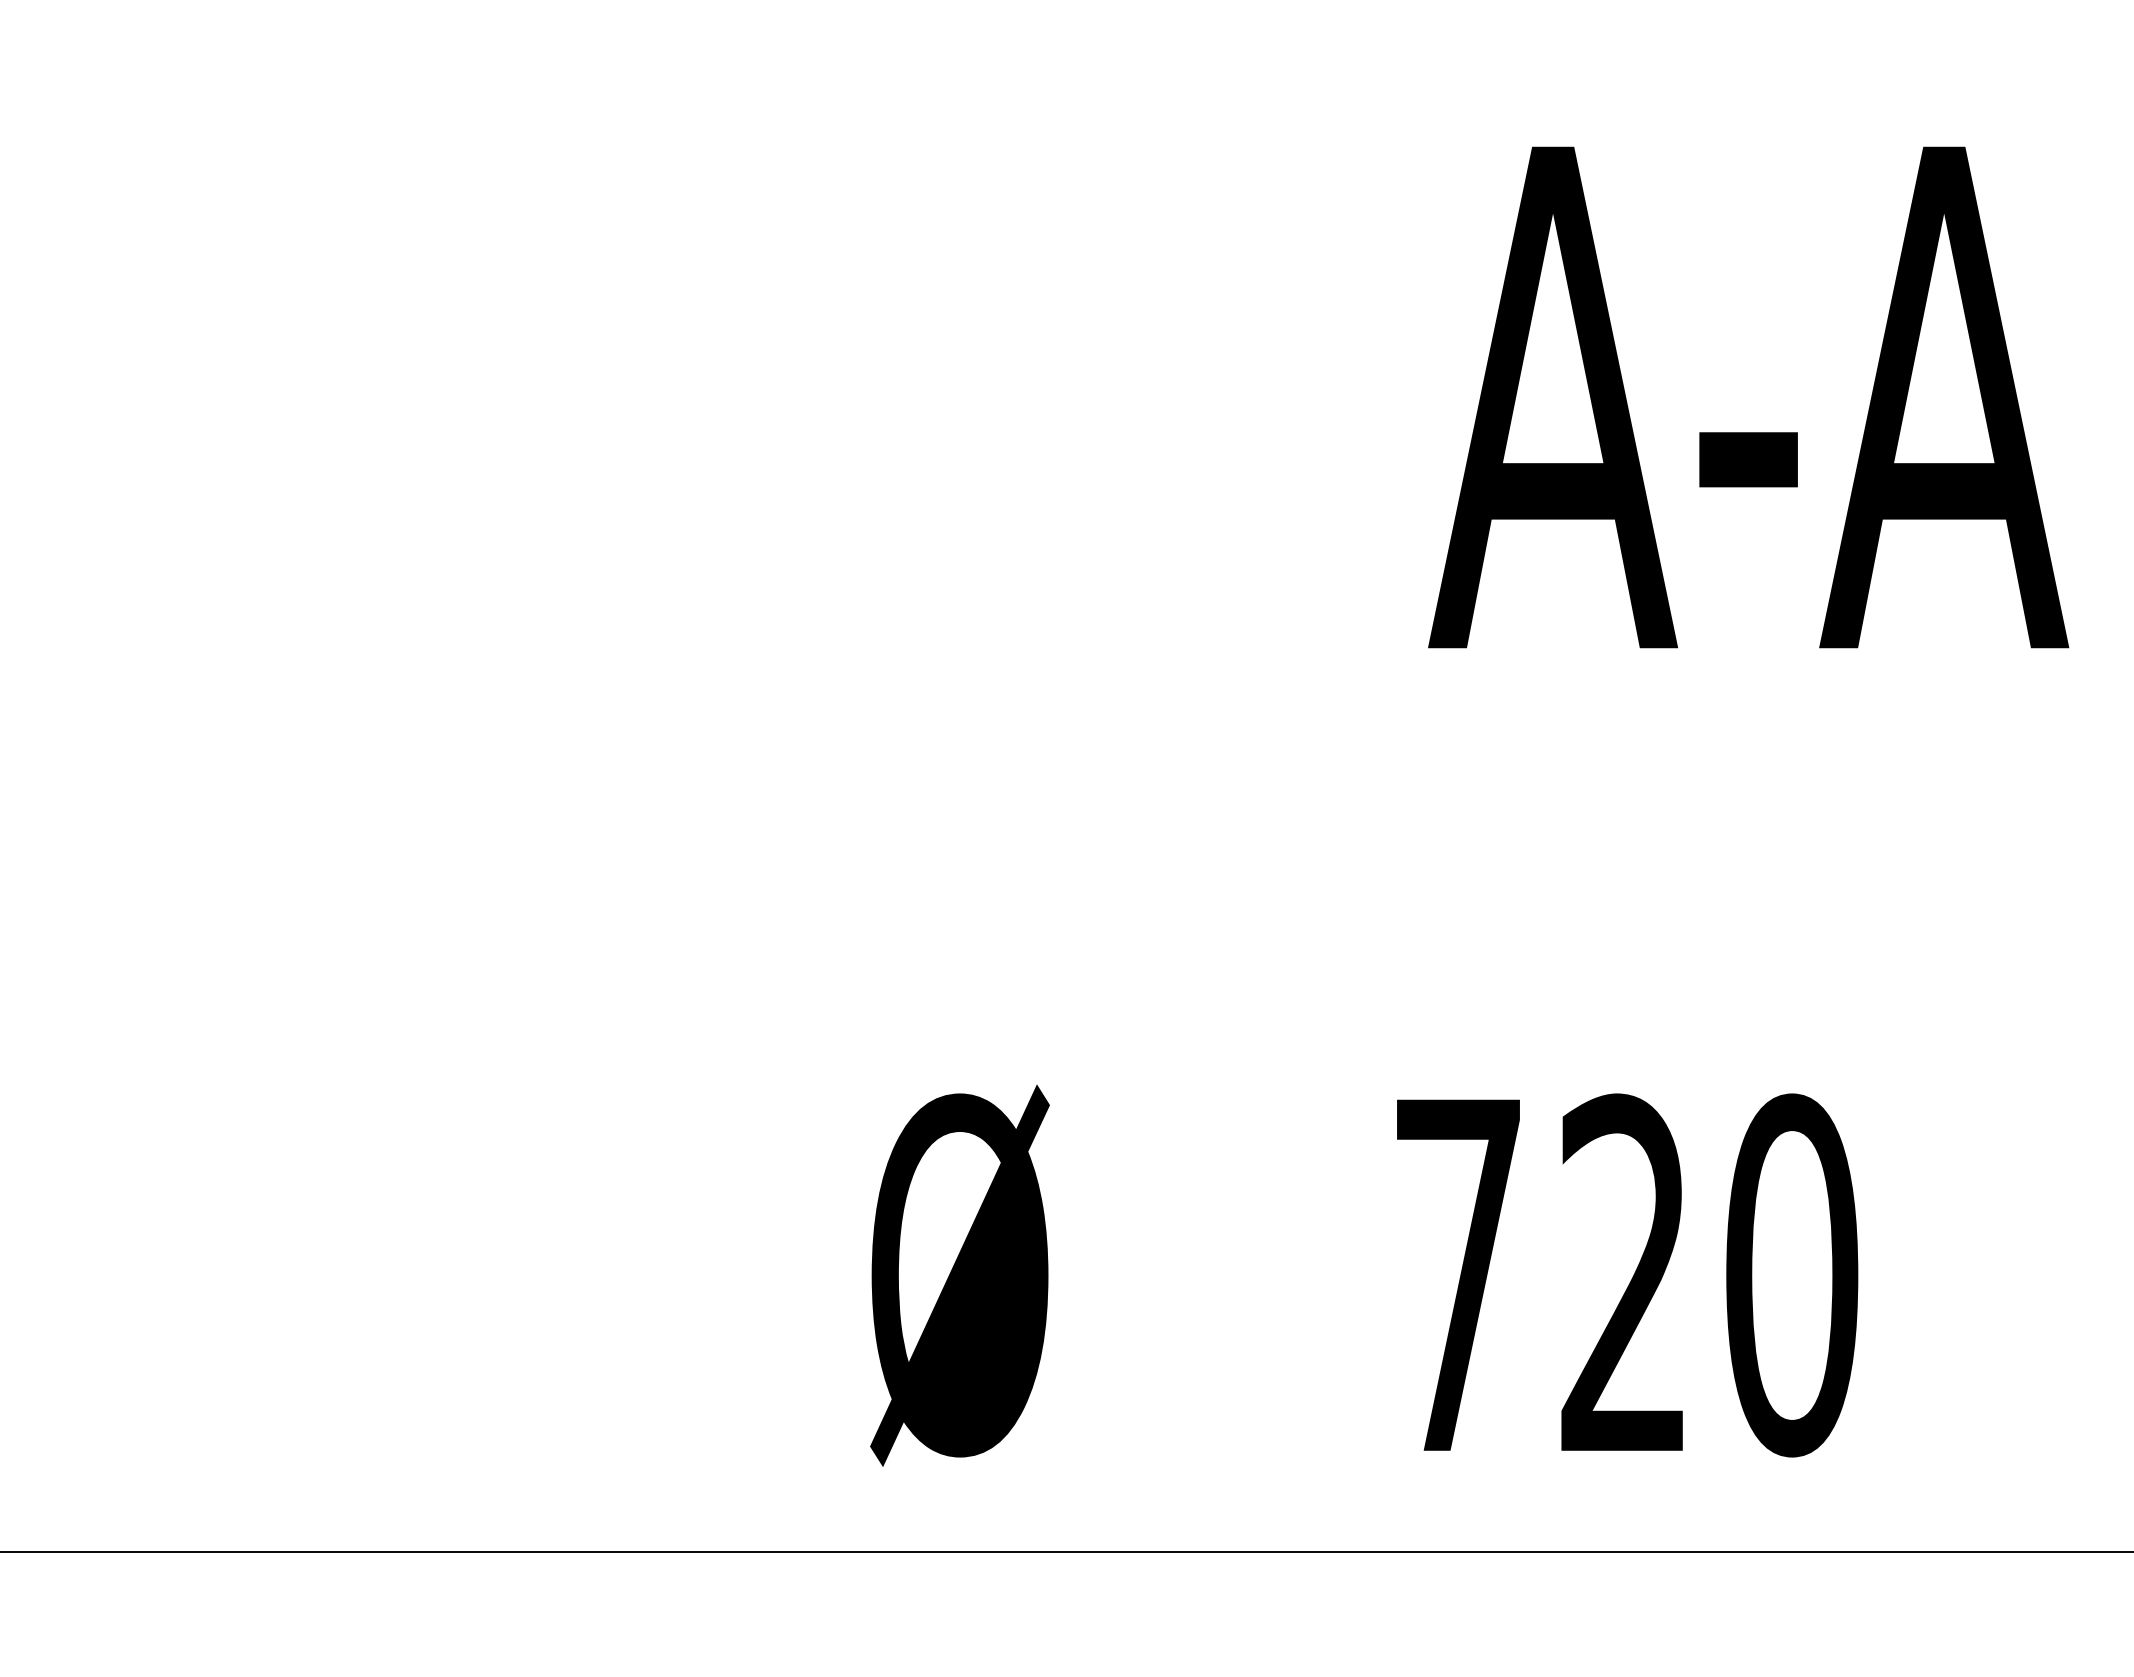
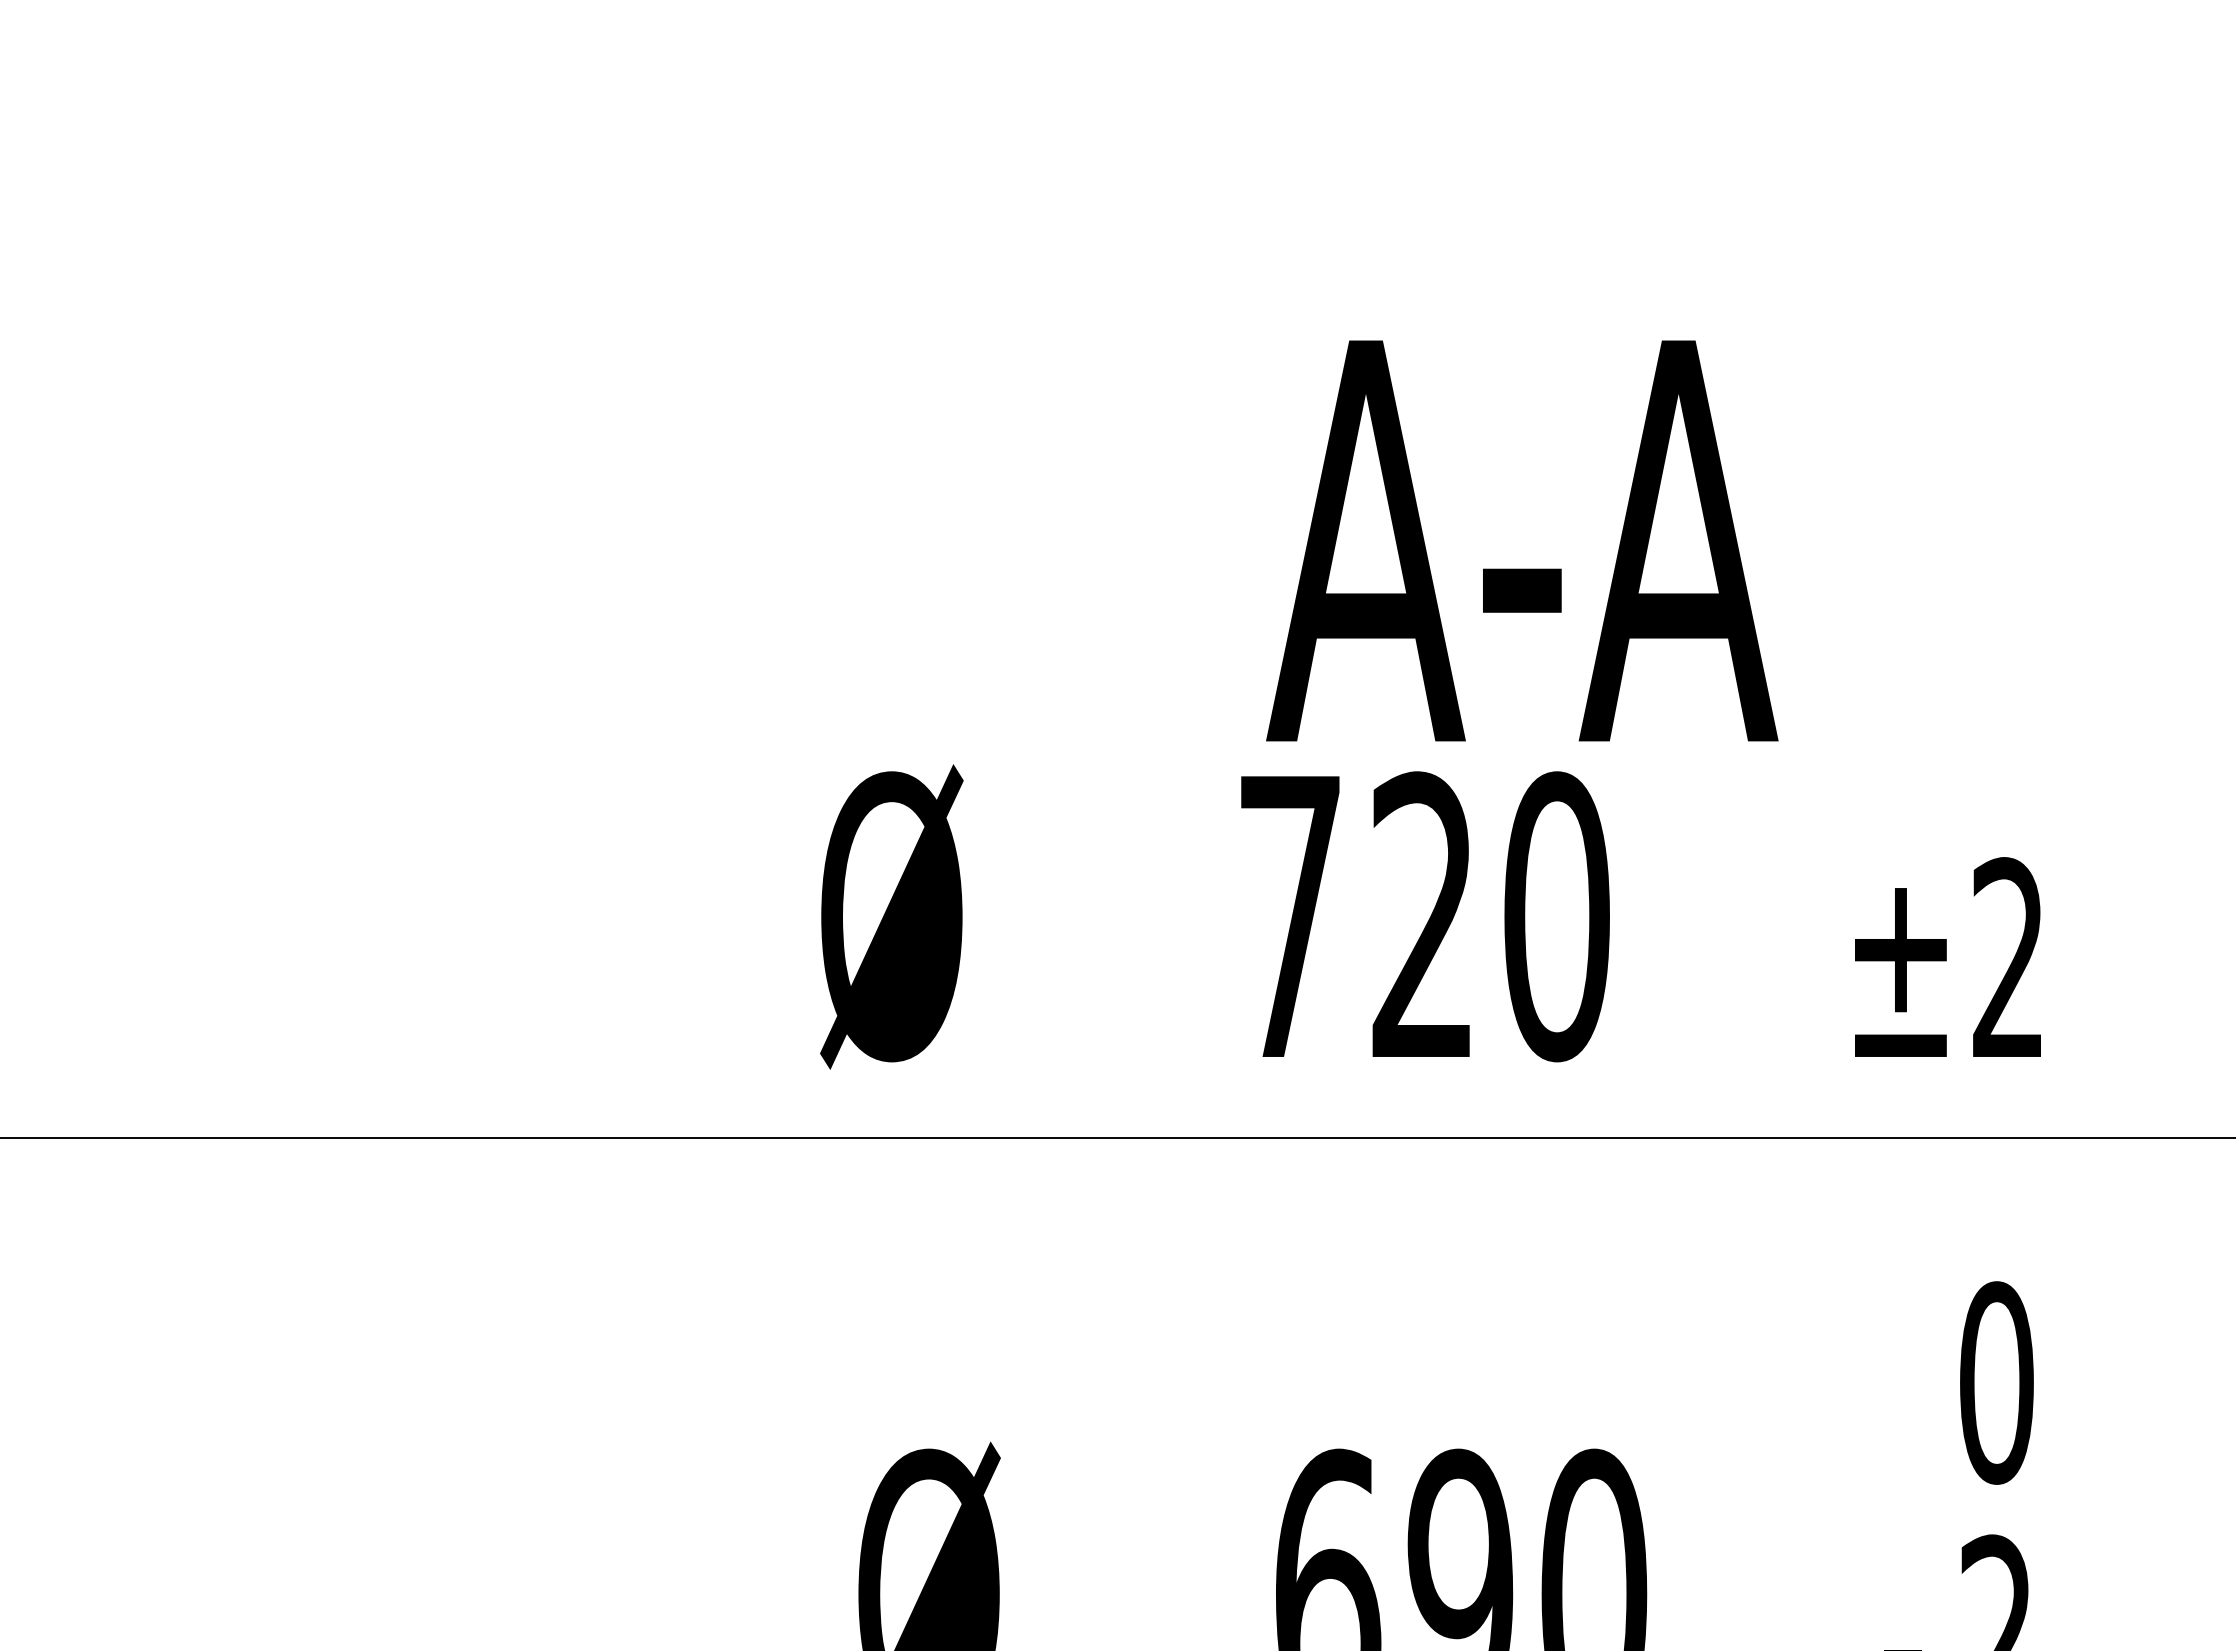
text: (1748, 396) -> (1522, 540), moved

